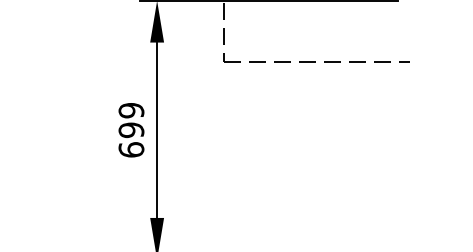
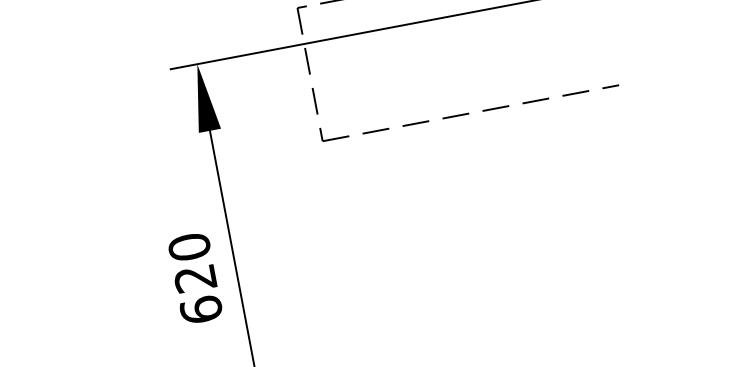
text: (131, 120) -> (192, 262), 699 -> 620

